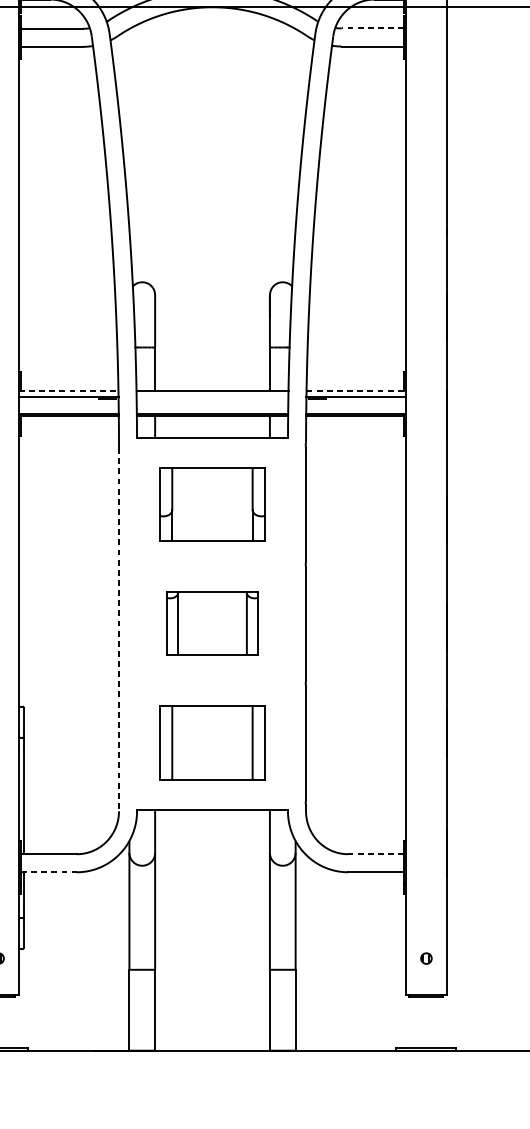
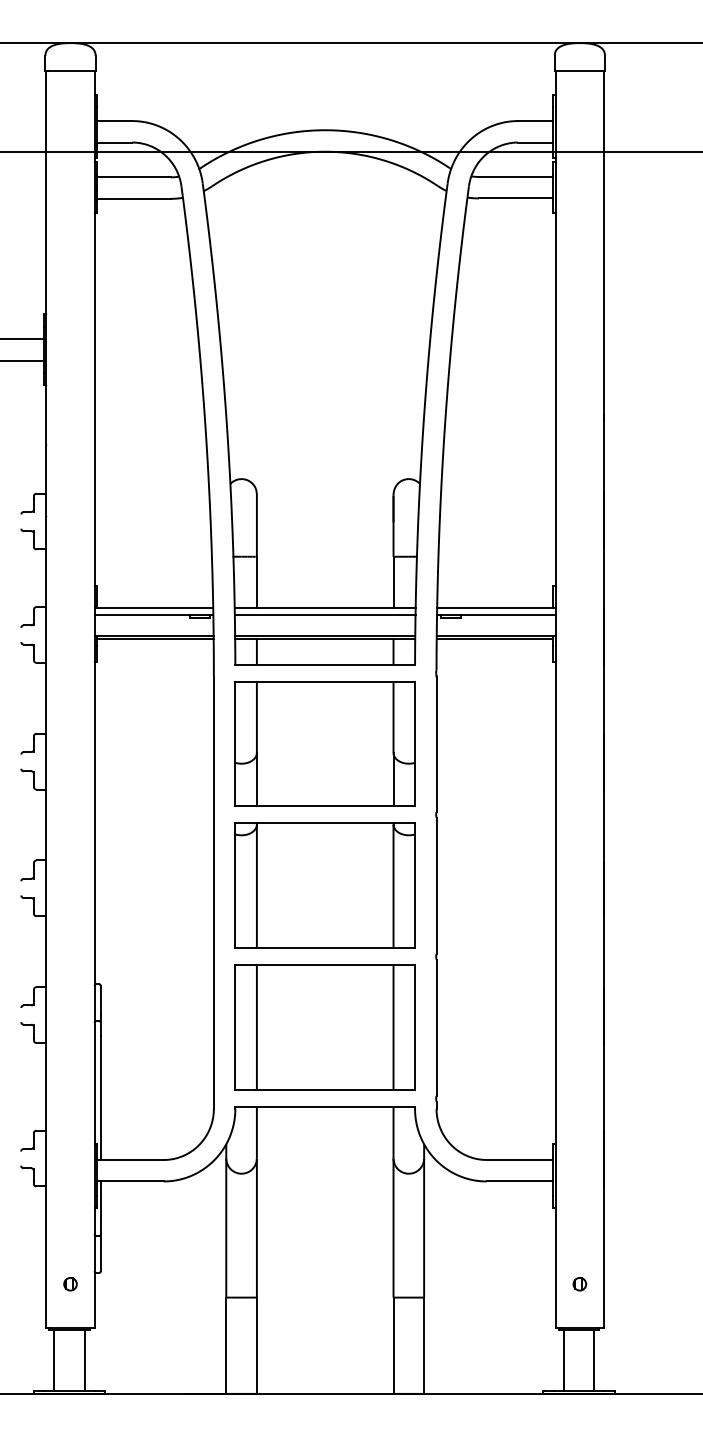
line: (372, 28) -> (515, 176), dashed -> solid
line: (69, 390) -> (154, 608), dashed -> solid
line: (356, 390) -> (496, 608), dashed -> solid
line: (211, 396) -> (324, 615), added
part: (211, 504) -> (324, 743), size x1.43
part: (211, 623) -> (324, 885), size x1.67
line: (118, 630) -> (213, 893), dashed -> solid
part: (211, 742) -> (324, 1027), size x1.43
line: (375, 853) -> (519, 1159), dashed -> solid
line: (48, 872) -> (130, 1181), dashed -> solid
line: (10, 1021) -> (84, 1359), added
line: (412, 1021) -> (563, 1359), added
line: (438, 1021) -> (594, 1359), added

